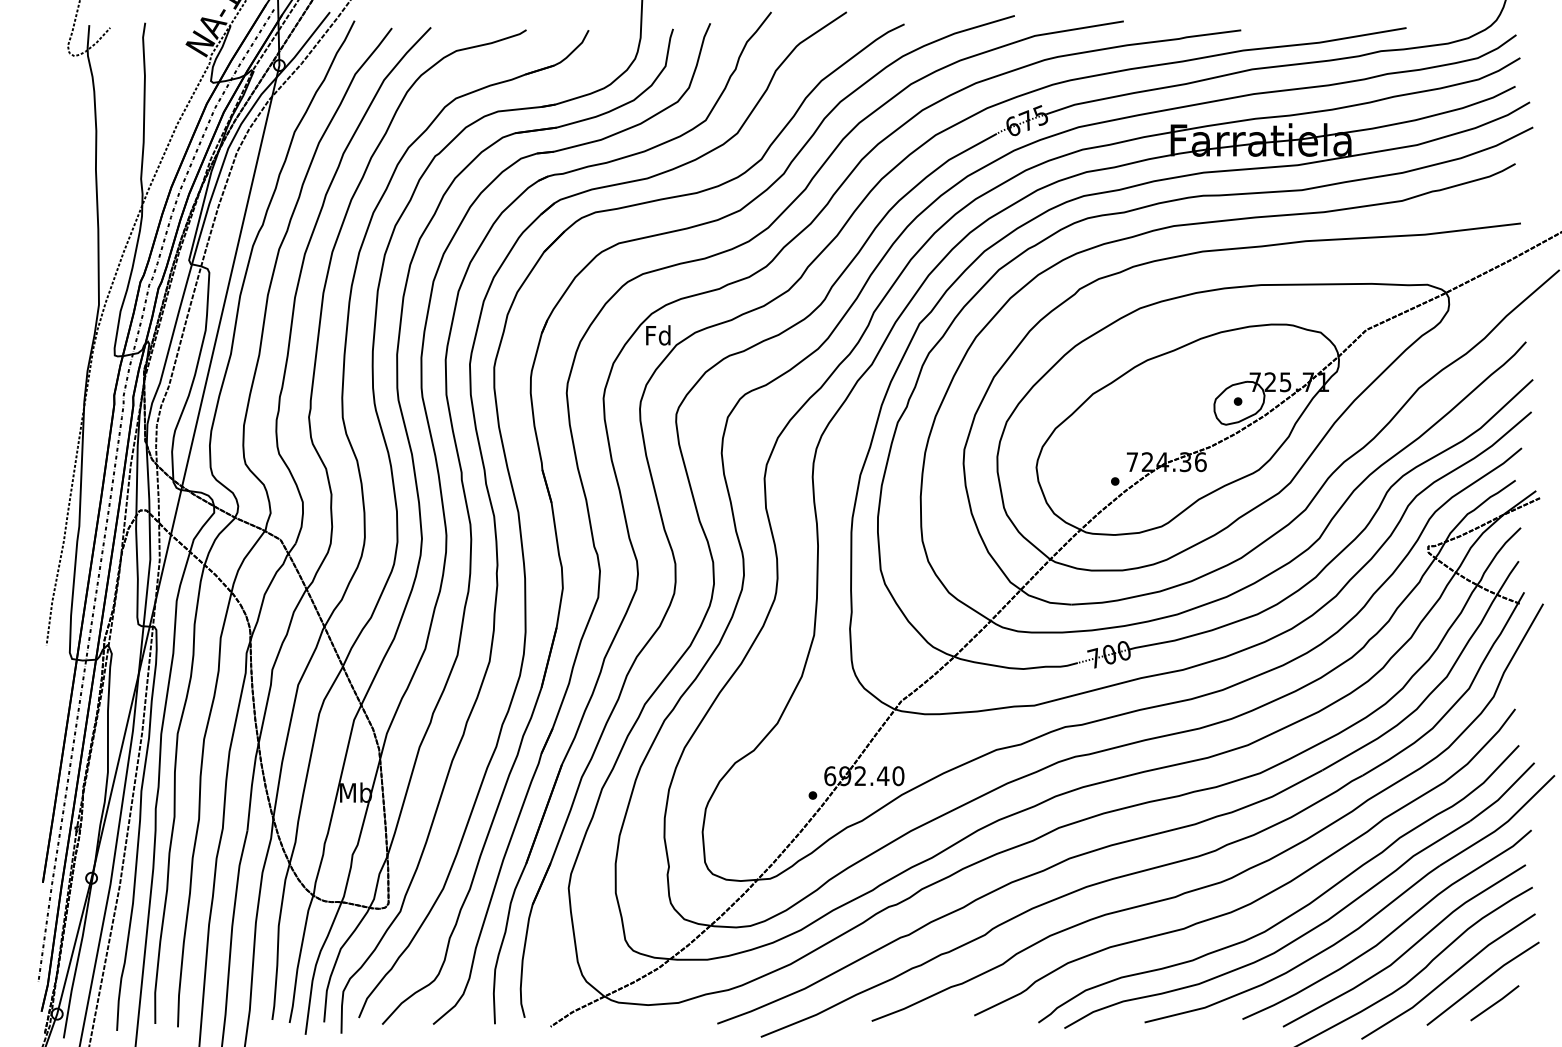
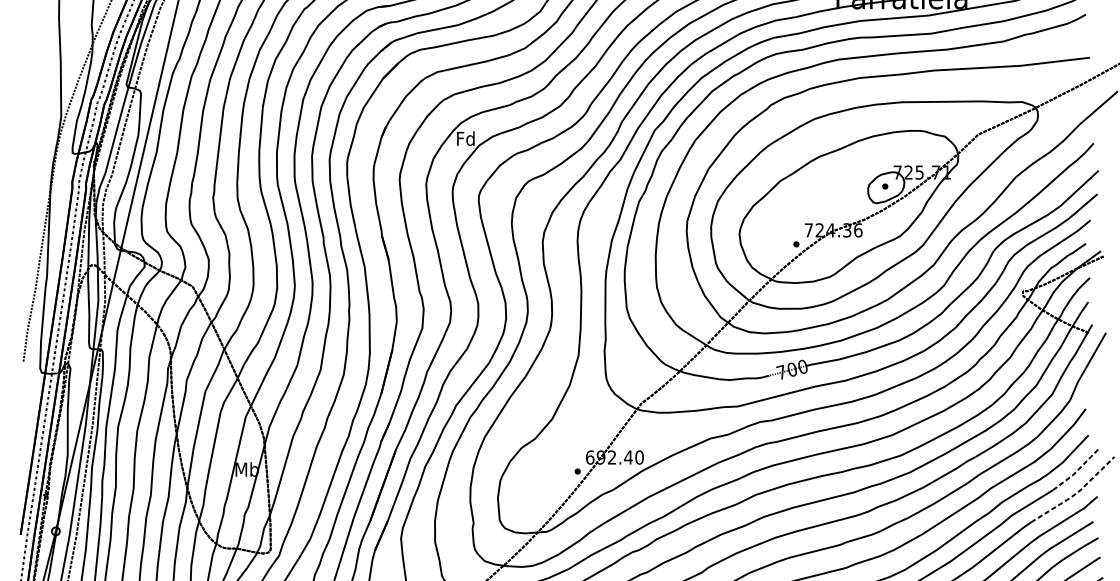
line: (1504, 793) -> (1078, 470), solid -> dashed
line: (1501, 826) -> (1075, 493), solid -> dashed

